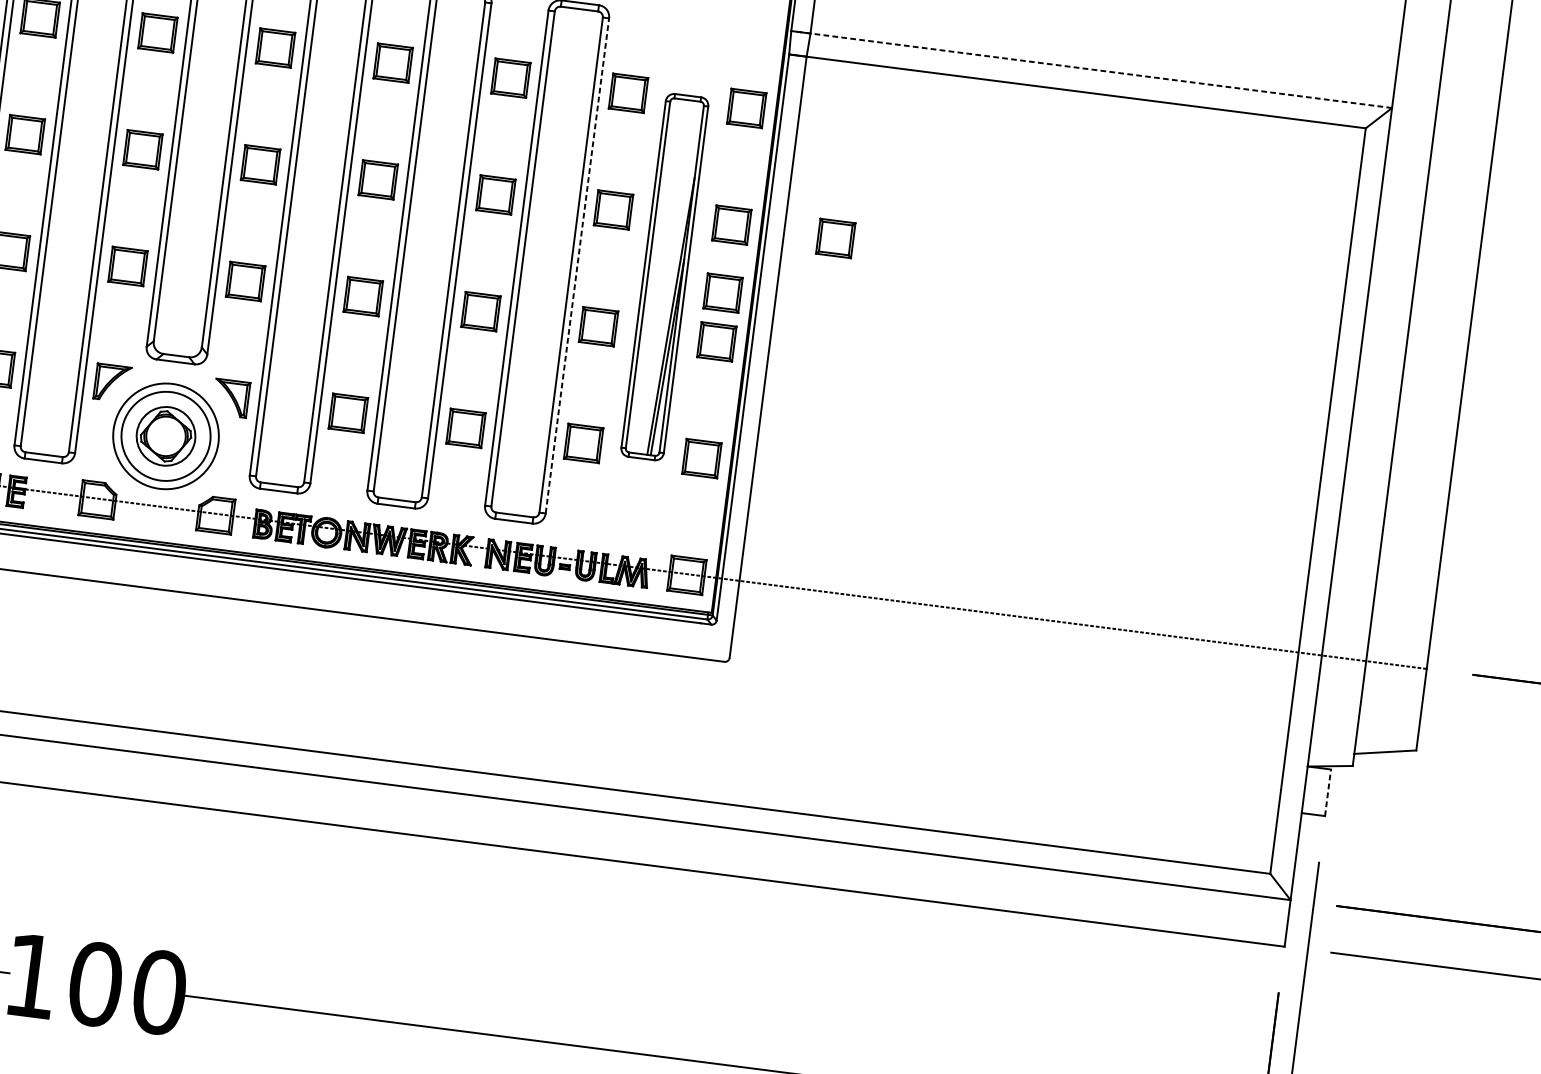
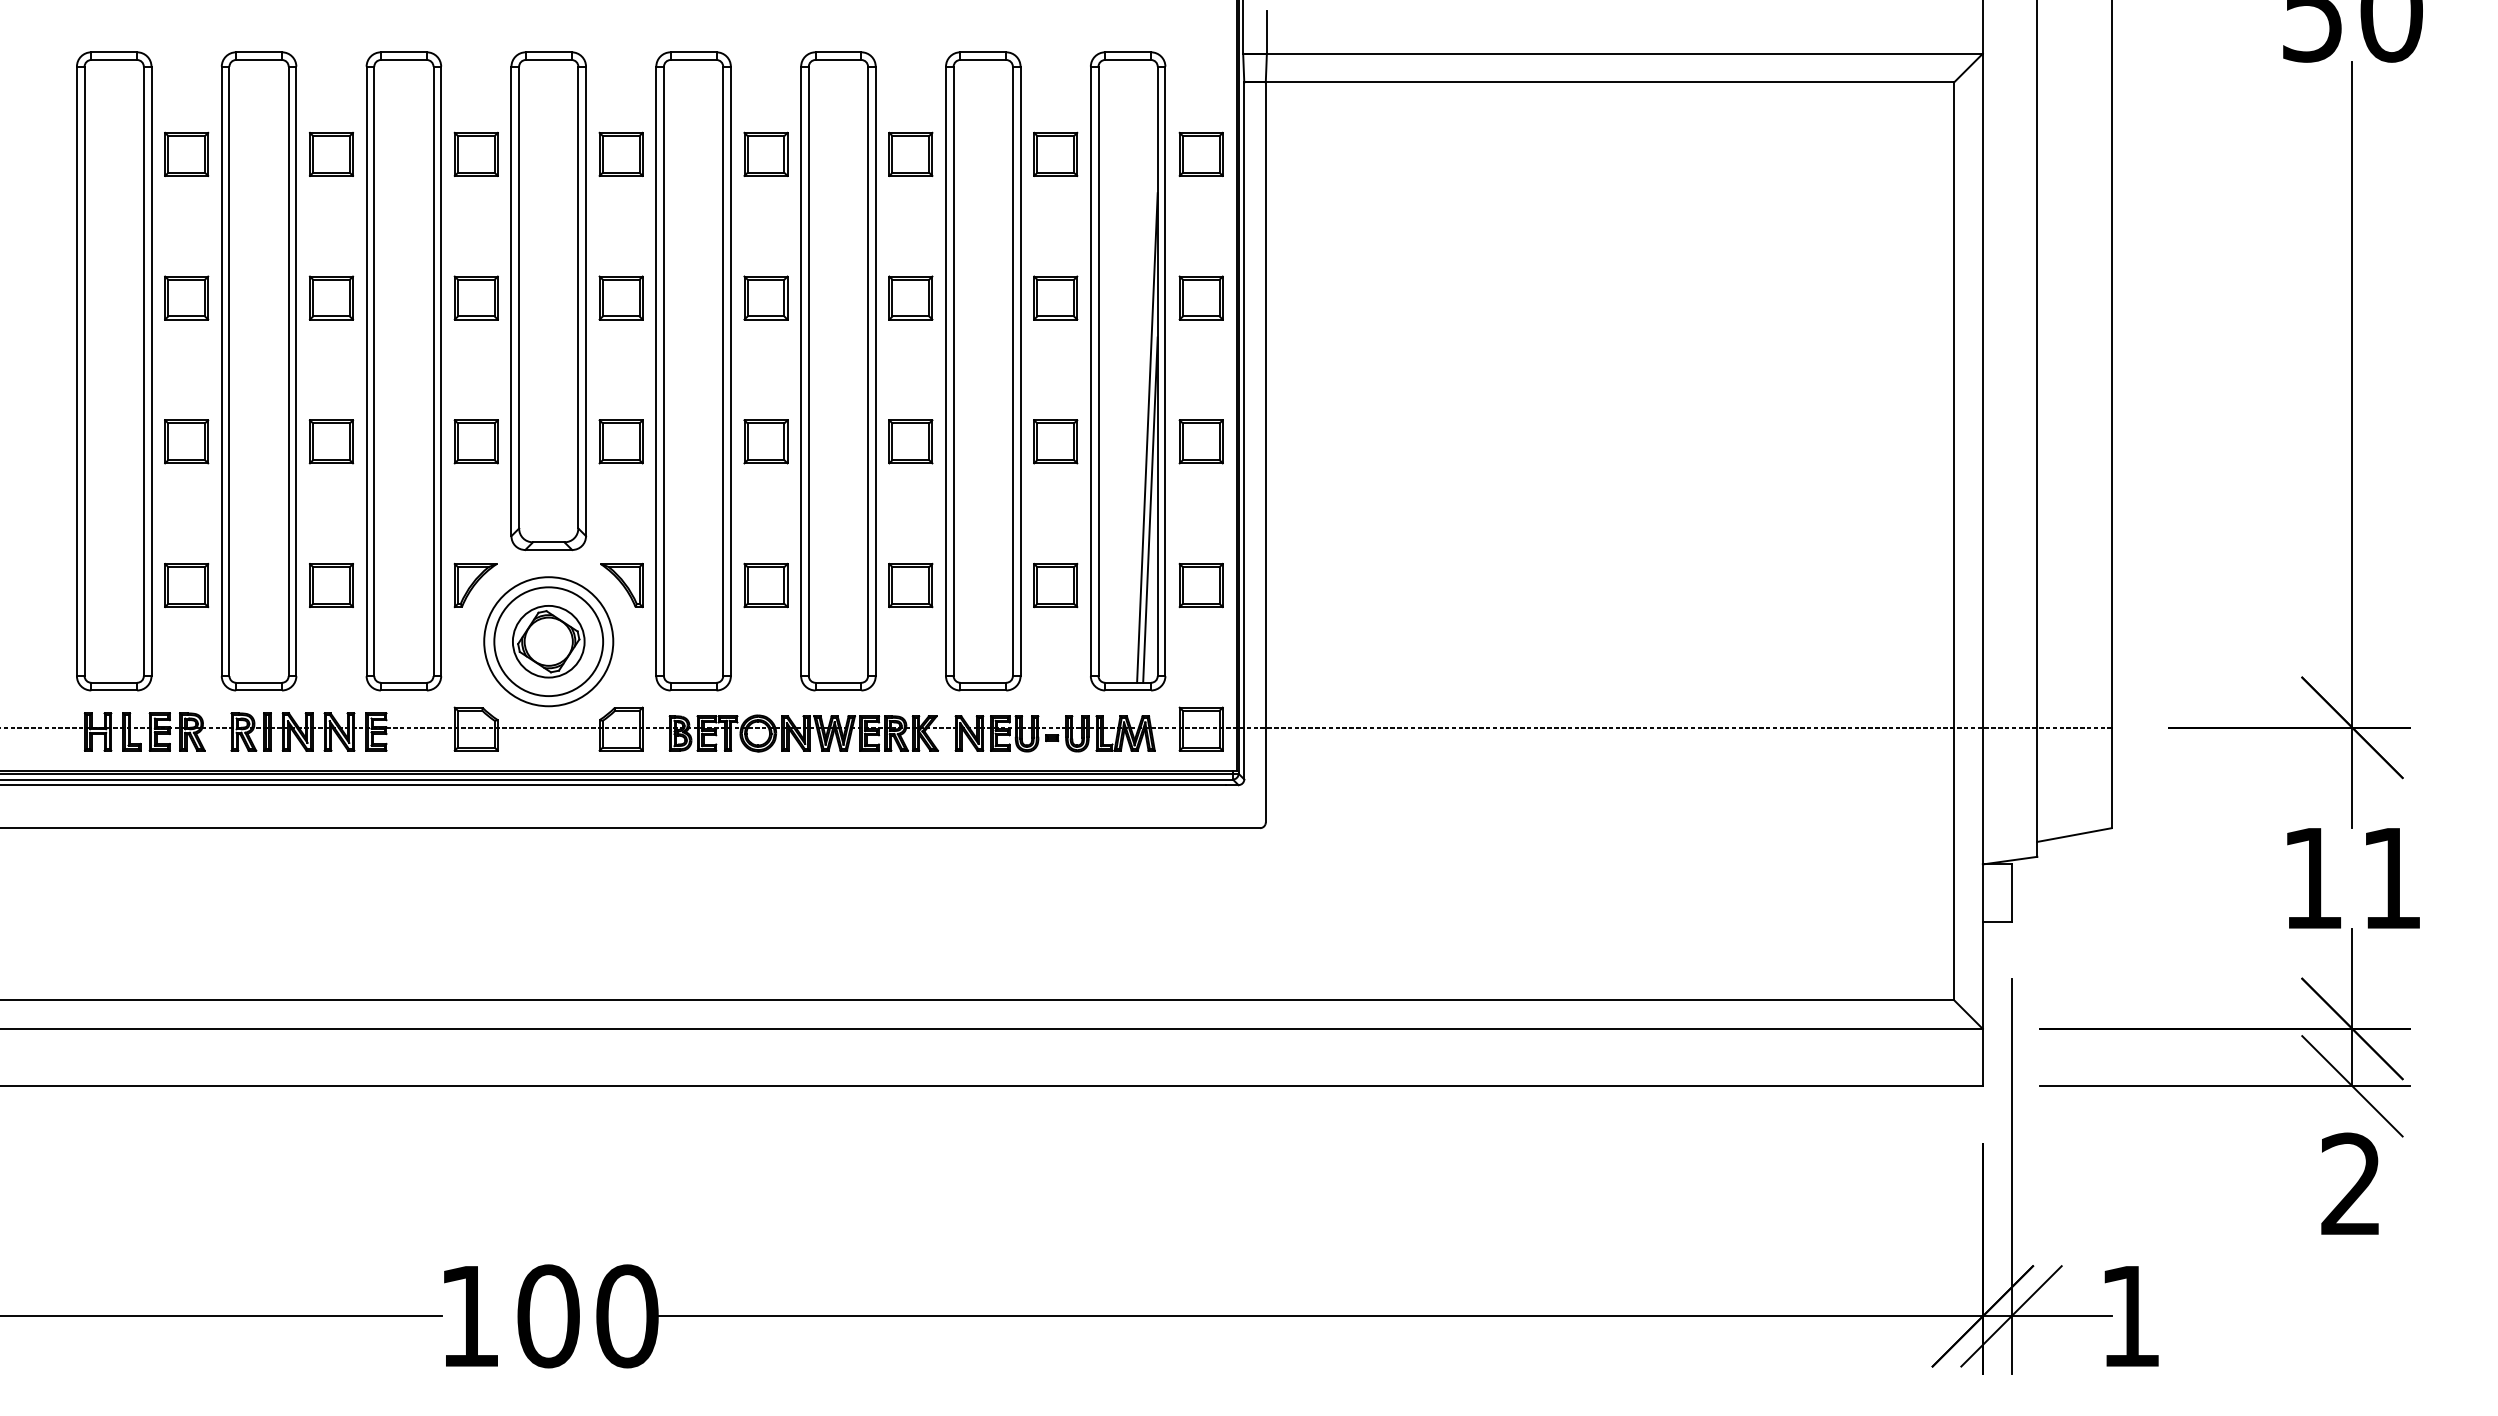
line: (1092, 69) -> (1614, 53), dashed -> solid
part: (835, 237) -> (1328, 297), removed
line: (577, 265) -> (1020, 371), dashed -> solid
part: (665, 277) -> (1128, 371), size x1.43
part: (722, 292) -> (1200, 381), removed
line: (1327, 793) -> (2011, 893), dashed -> solid

